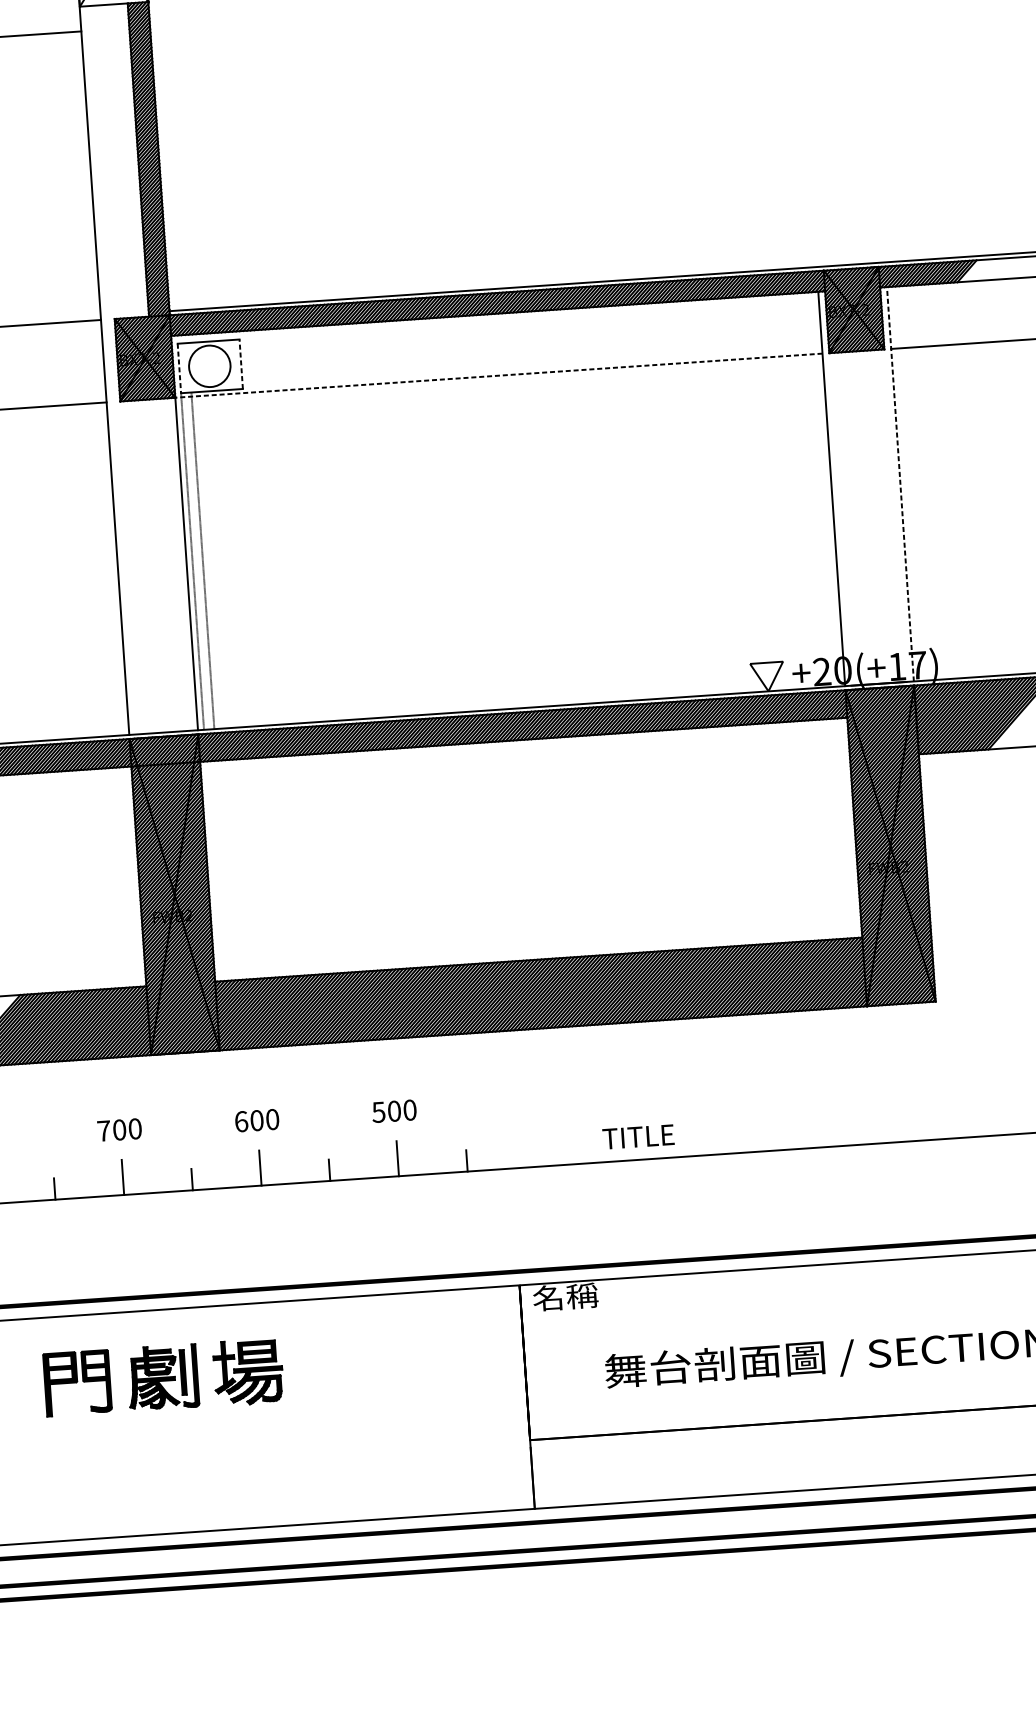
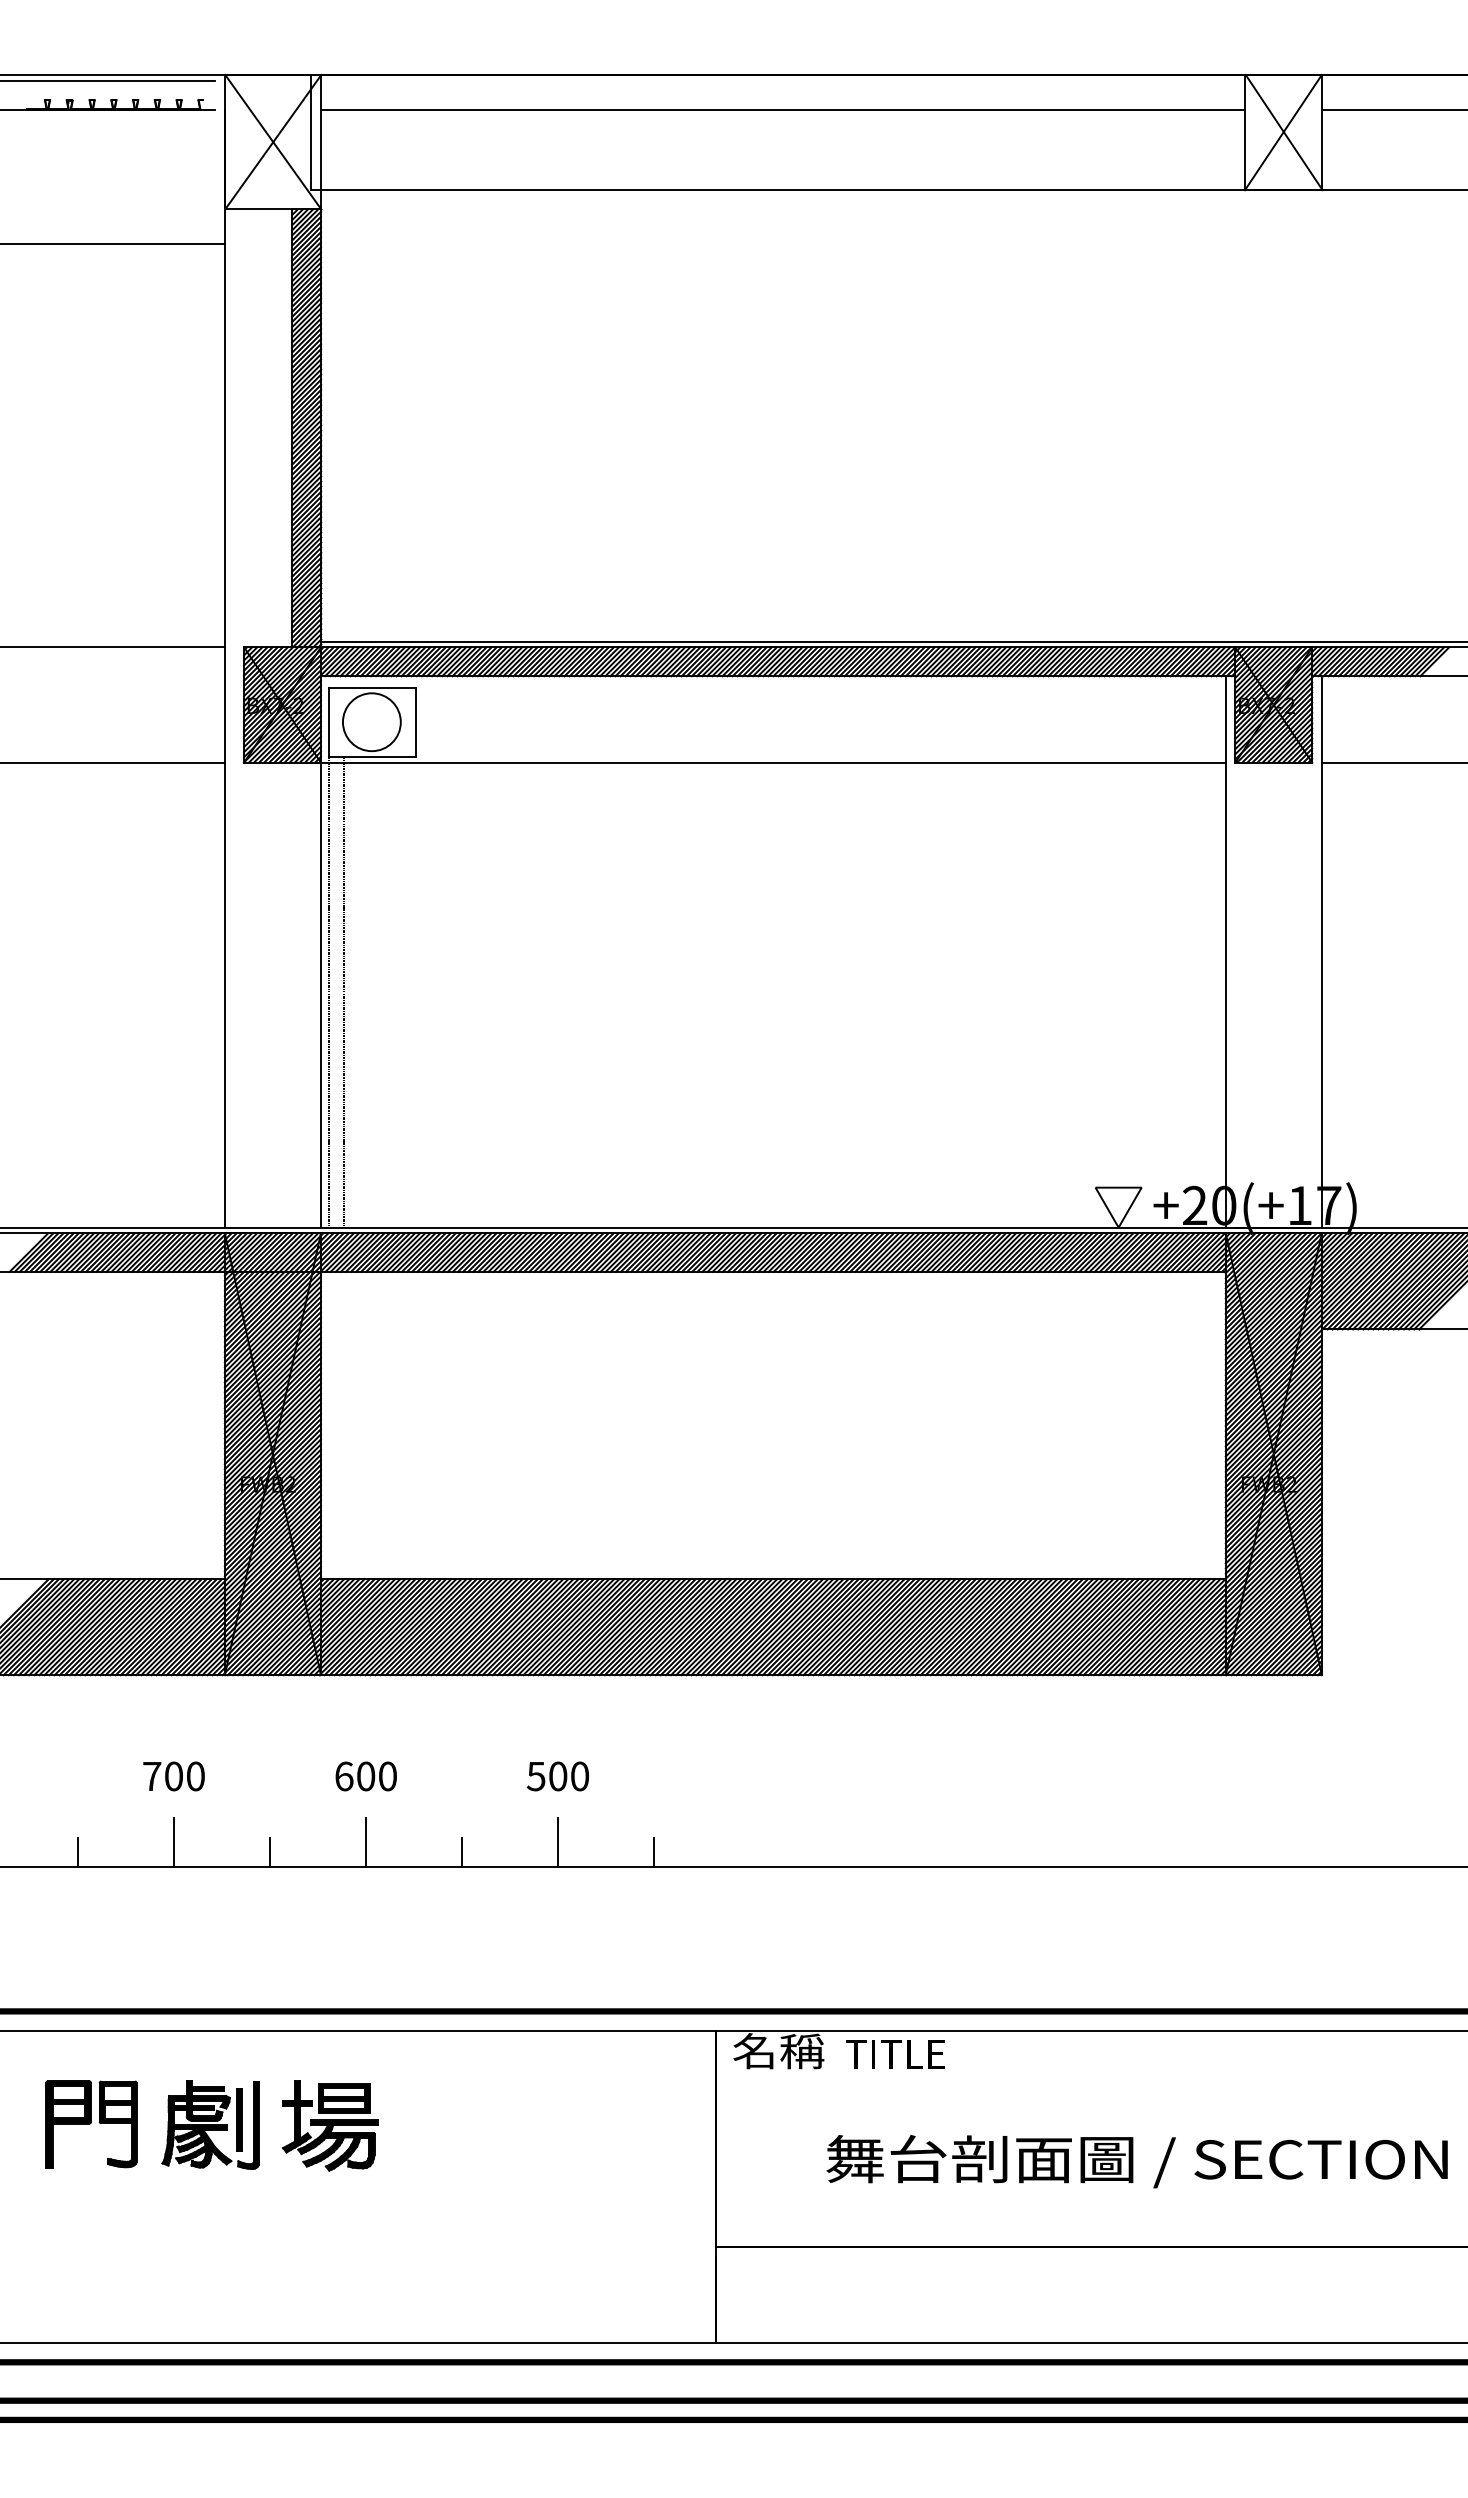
line: (241, 364) -> (415, 722), dashed -> solid
line: (179, 368) -> (329, 722), dashed -> solid
line: (495, 375) -> (768, 762), dashed -> solid
line: (900, 484) -> (1321, 951), dashed -> solid
text: (638, 1137) -> (895, 2054), moved

